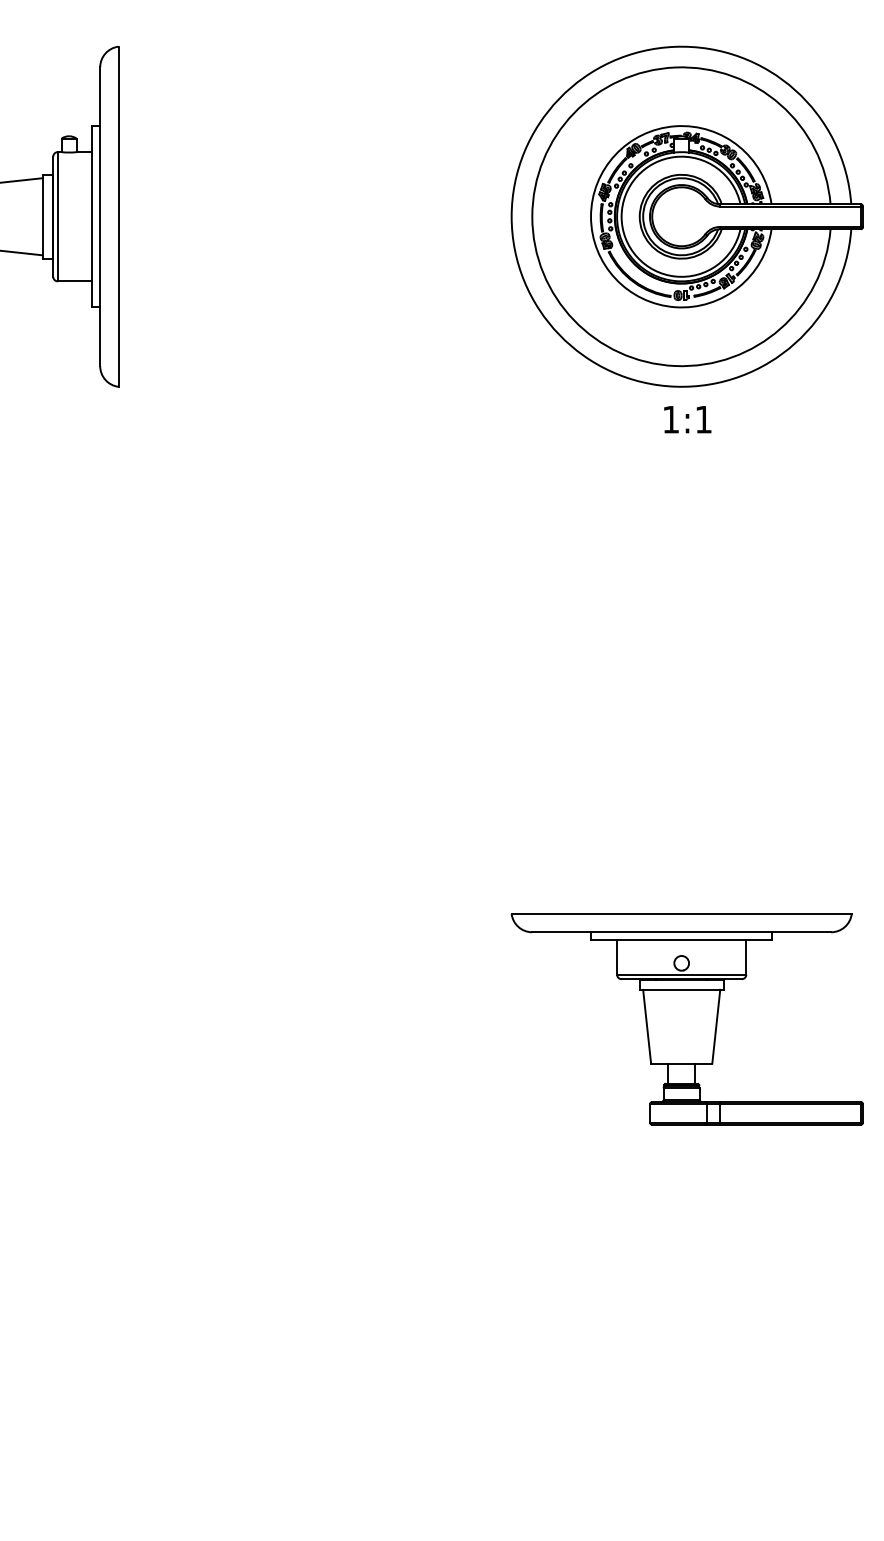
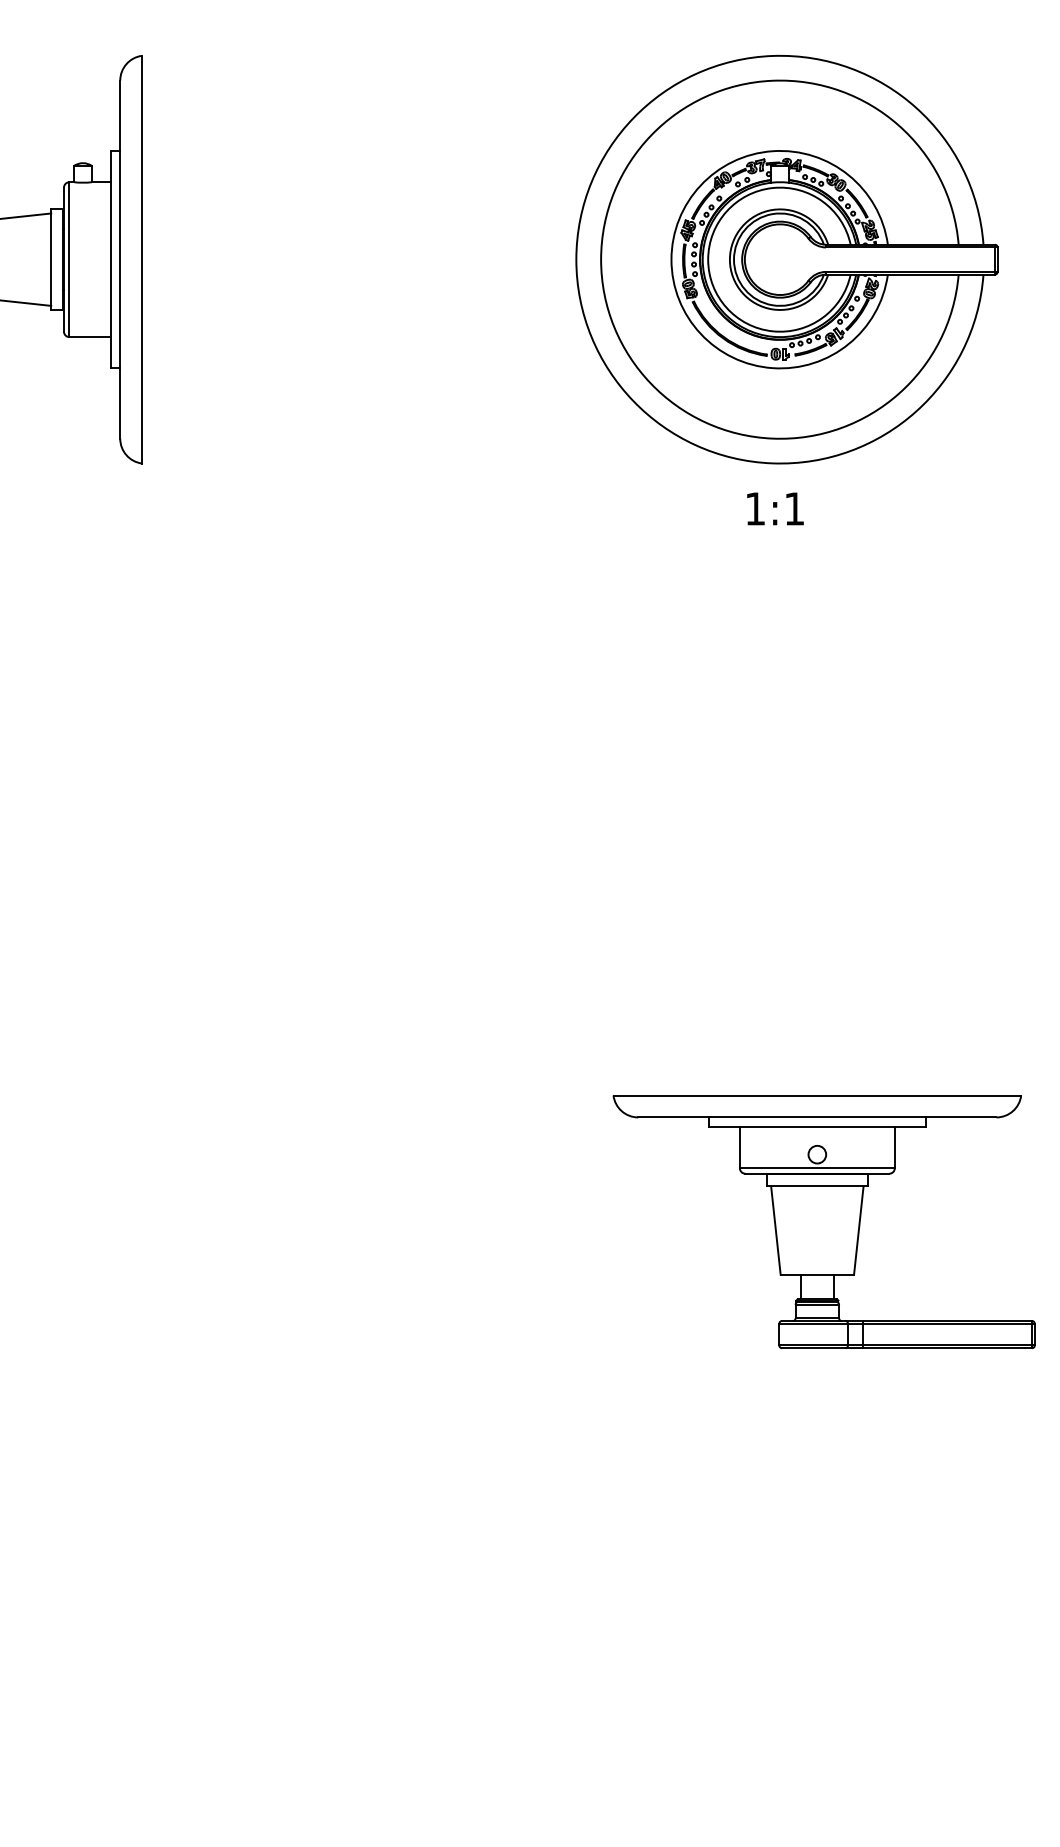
part: (686, 216) -> (785, 259), moved
text: (687, 419) -> (775, 508), moved

